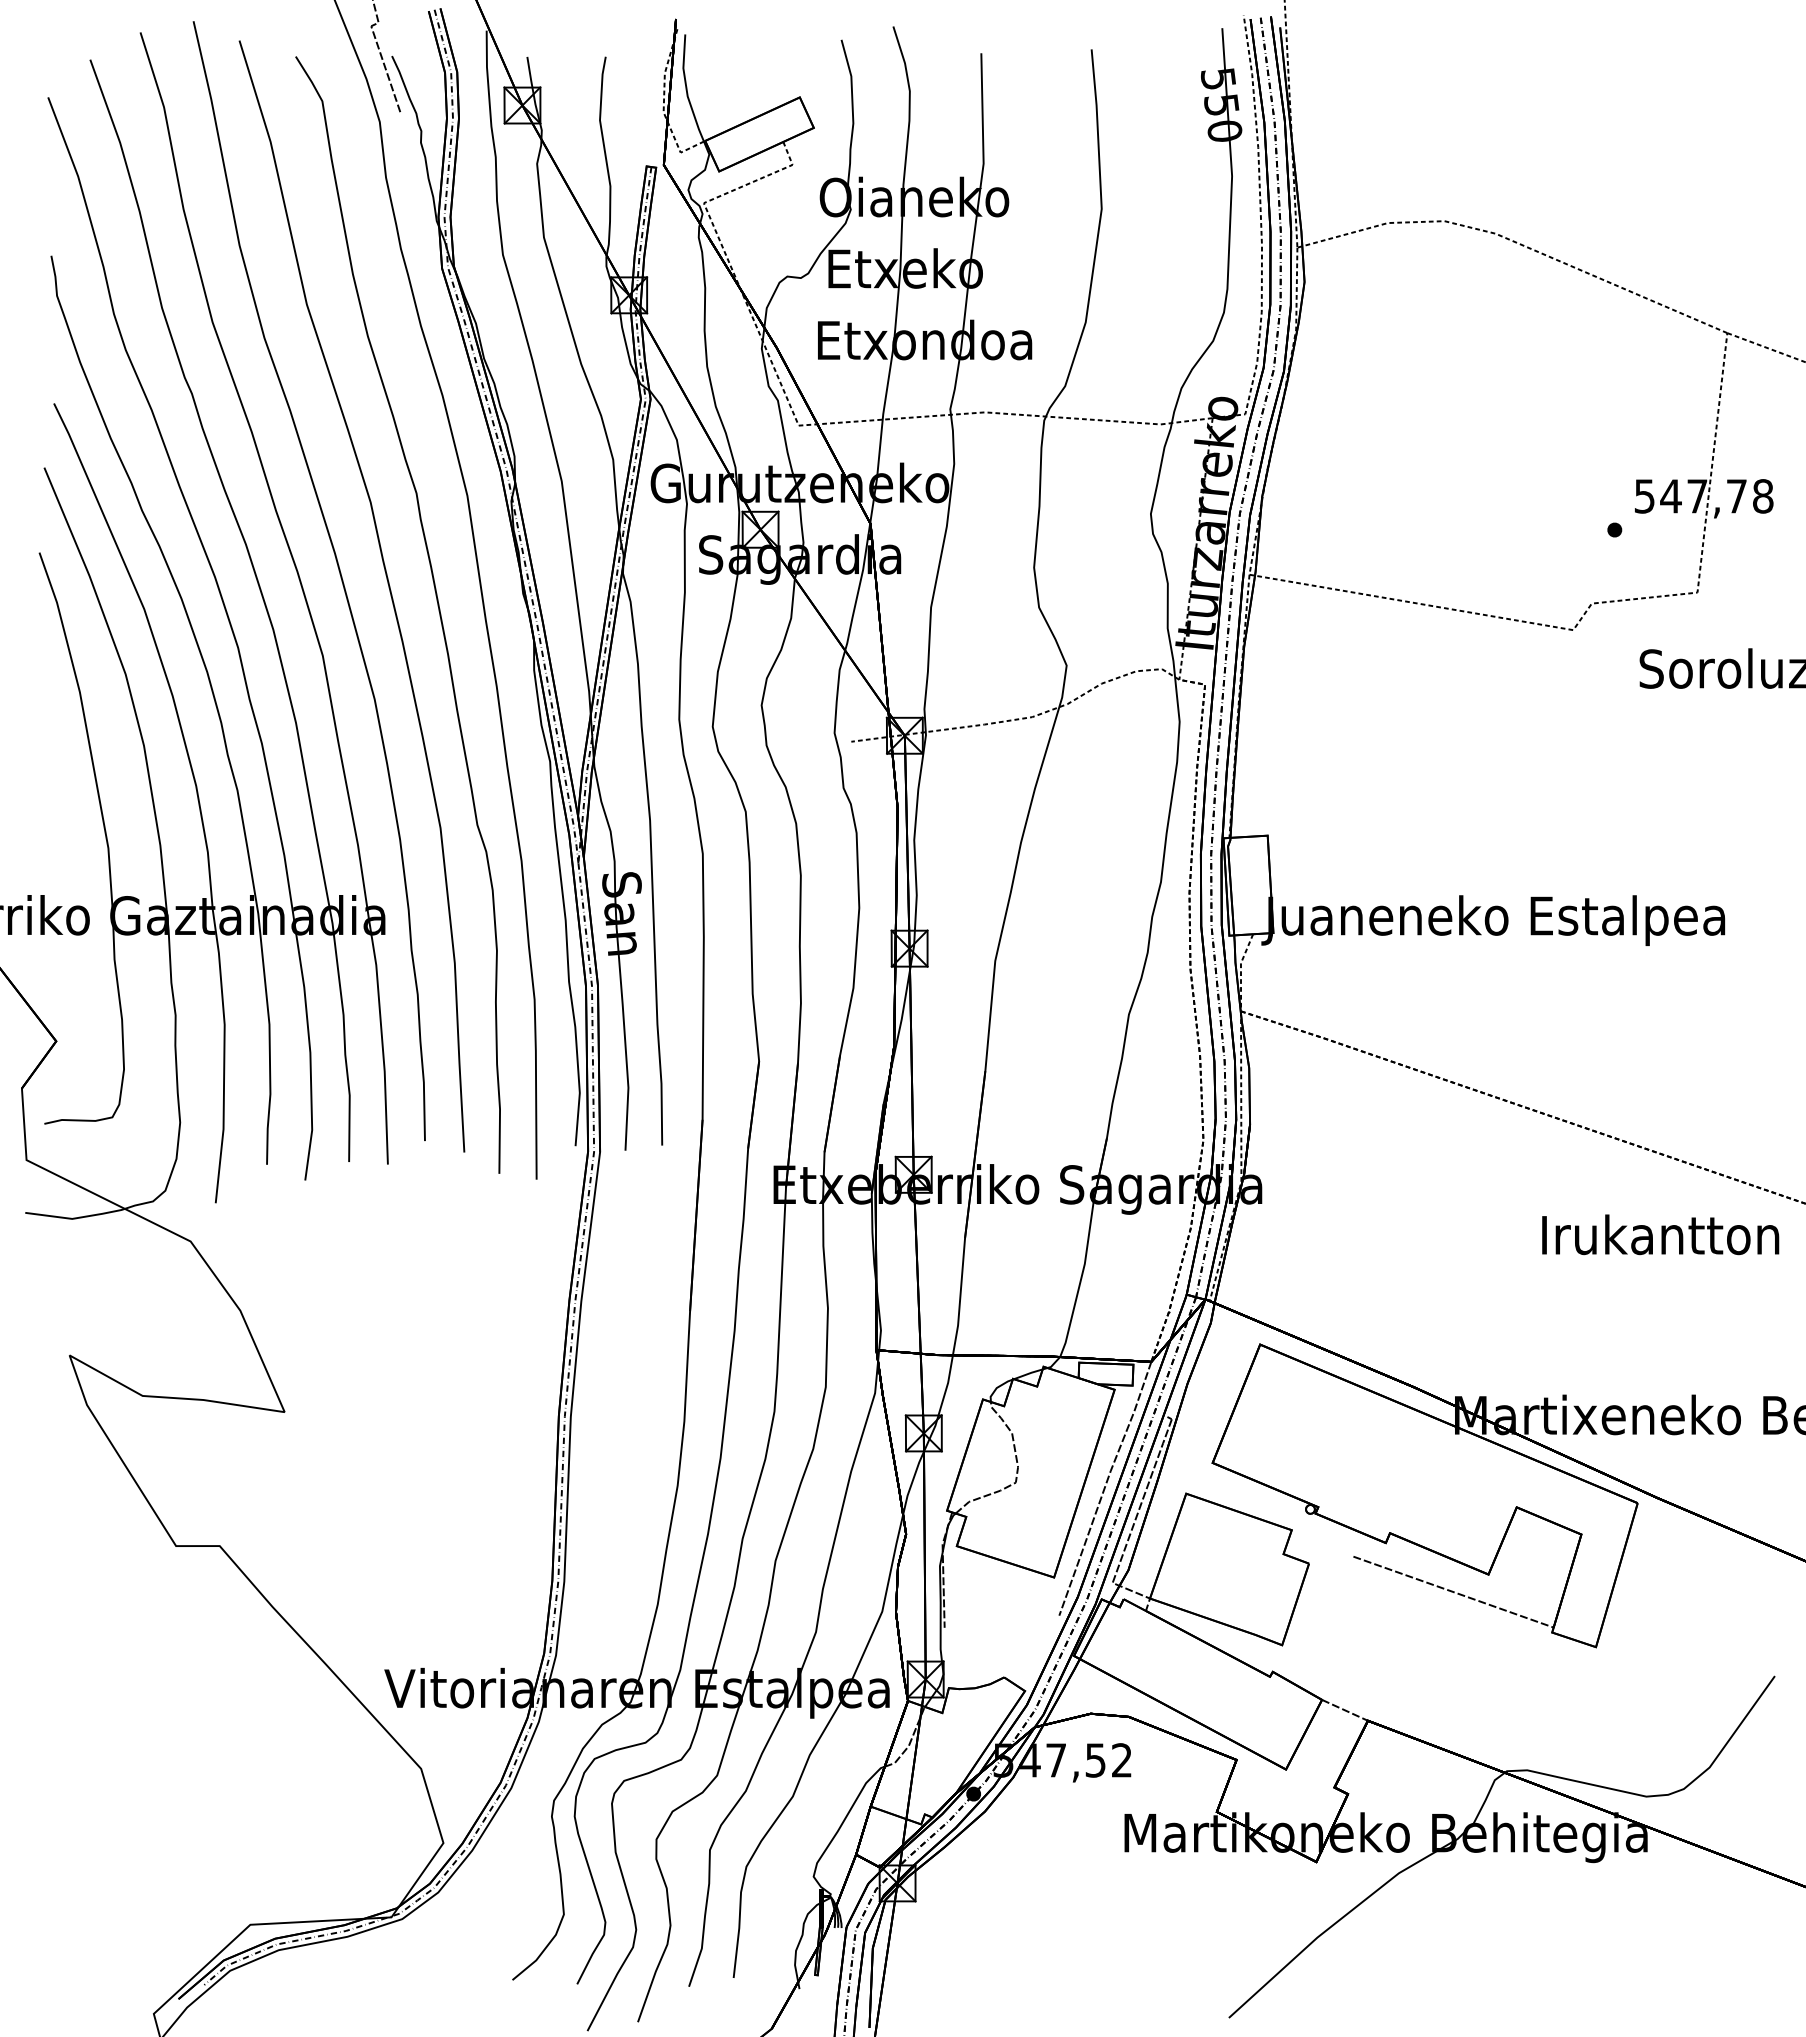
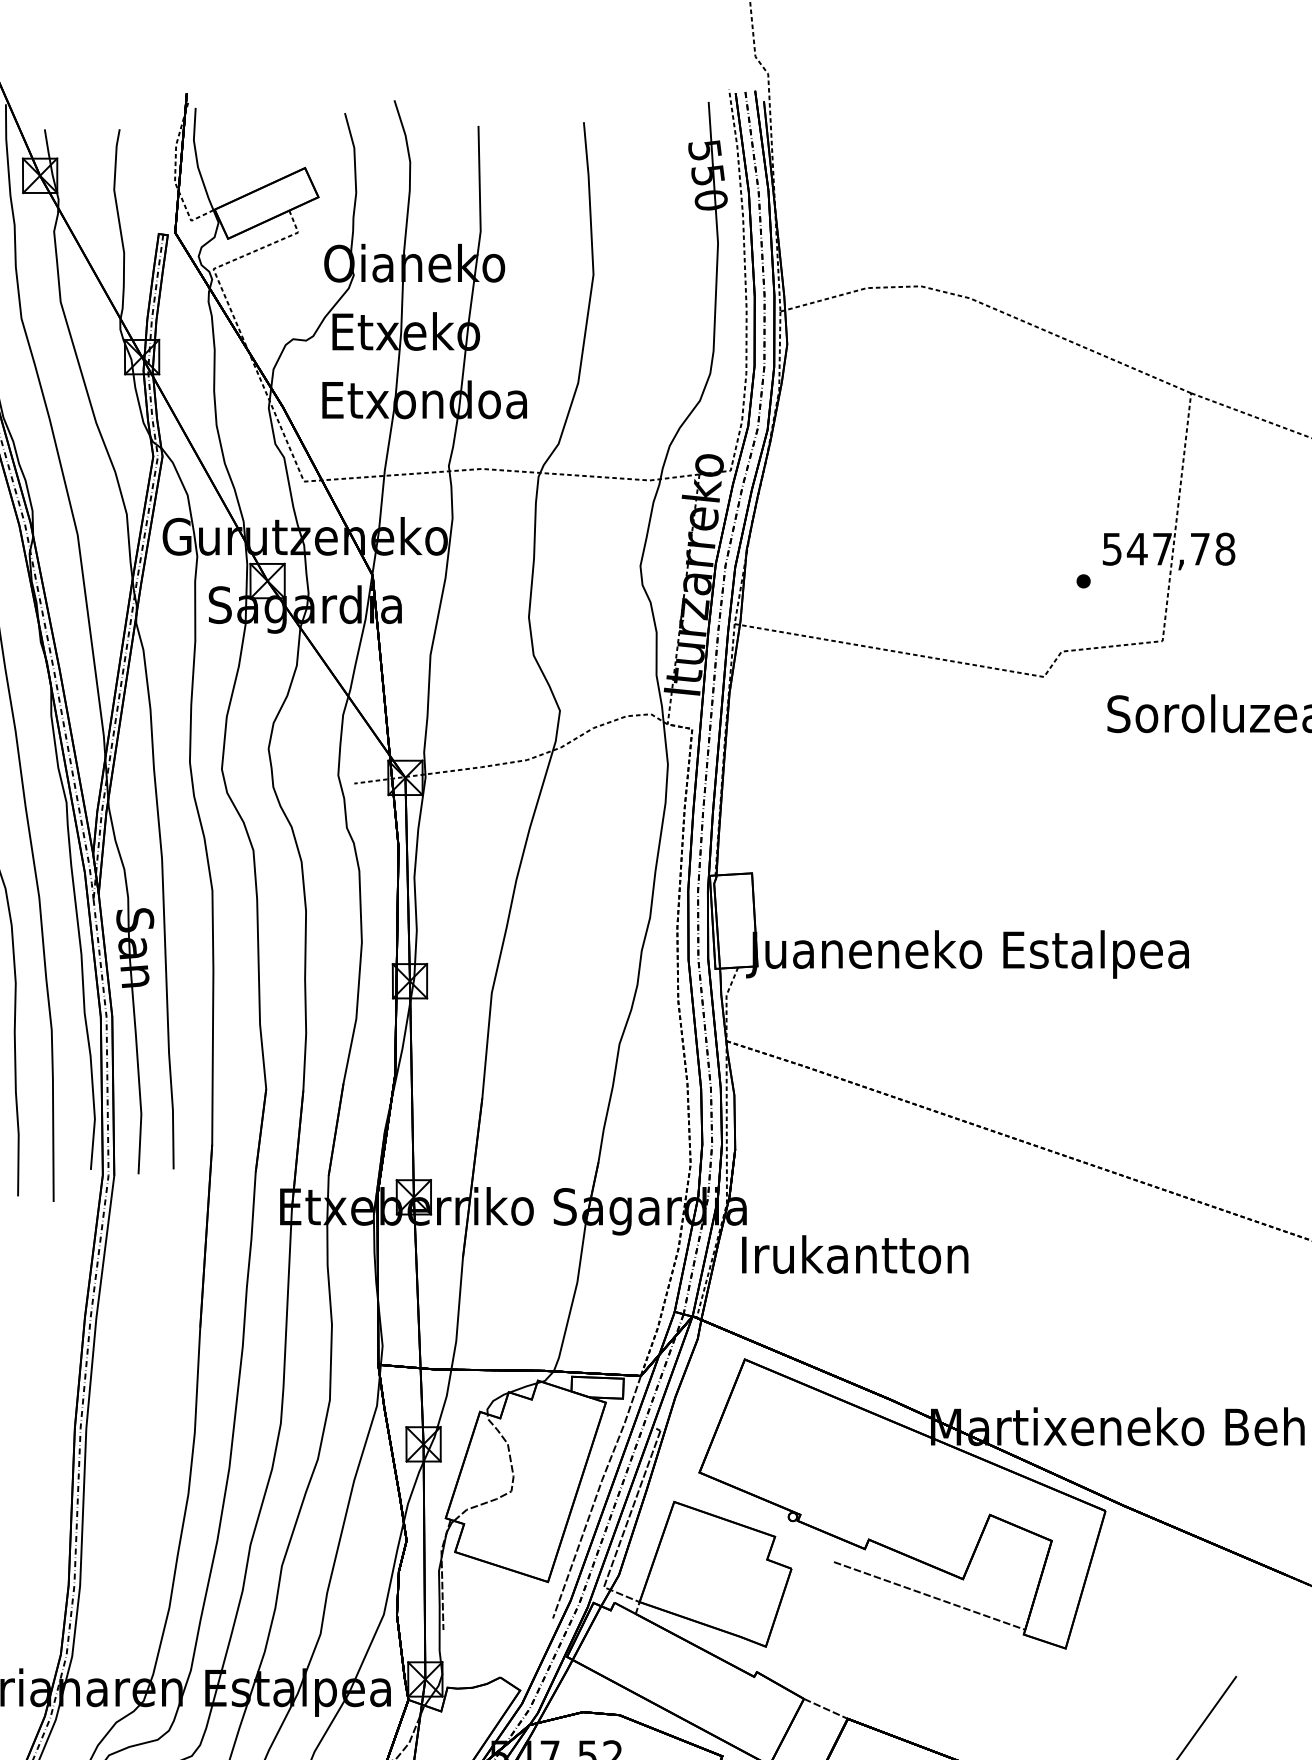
text: (1660, 1234) -> (855, 1254), moved

